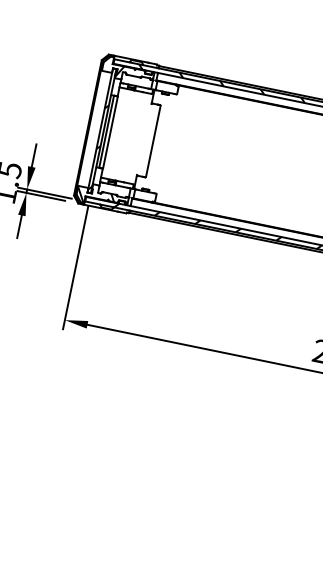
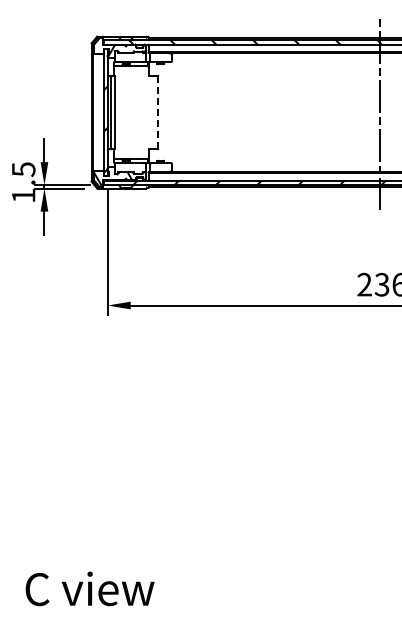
line: (153, 141) -> (158, 112), solid -> dashed

